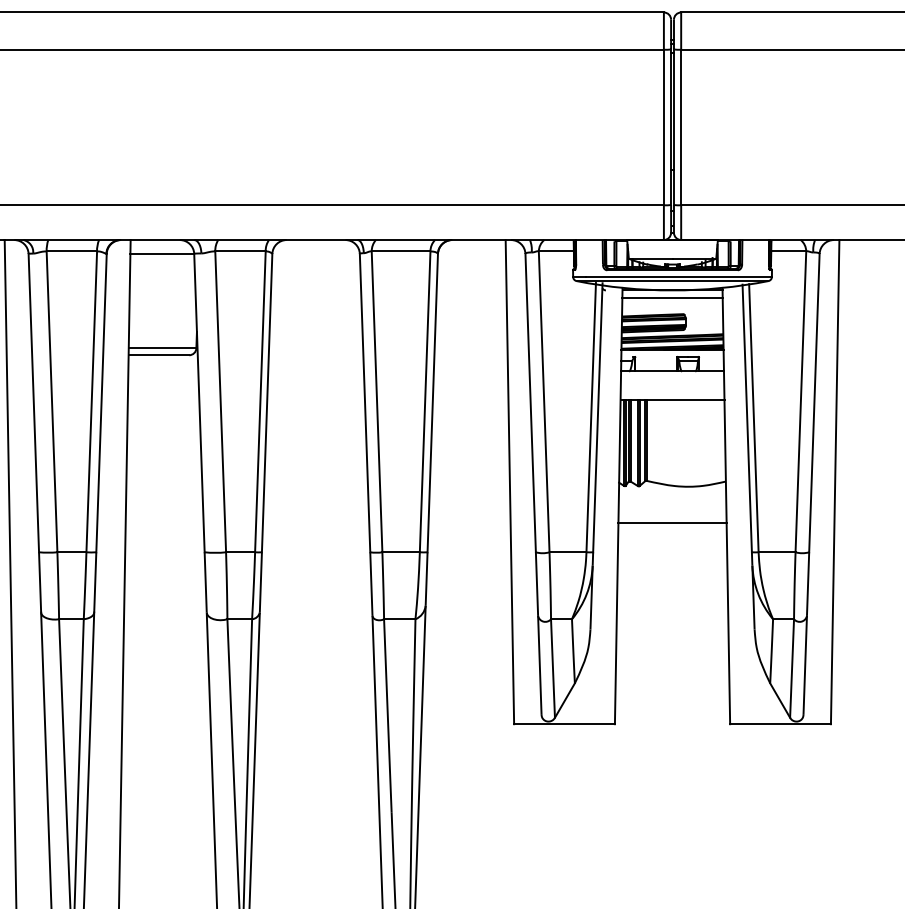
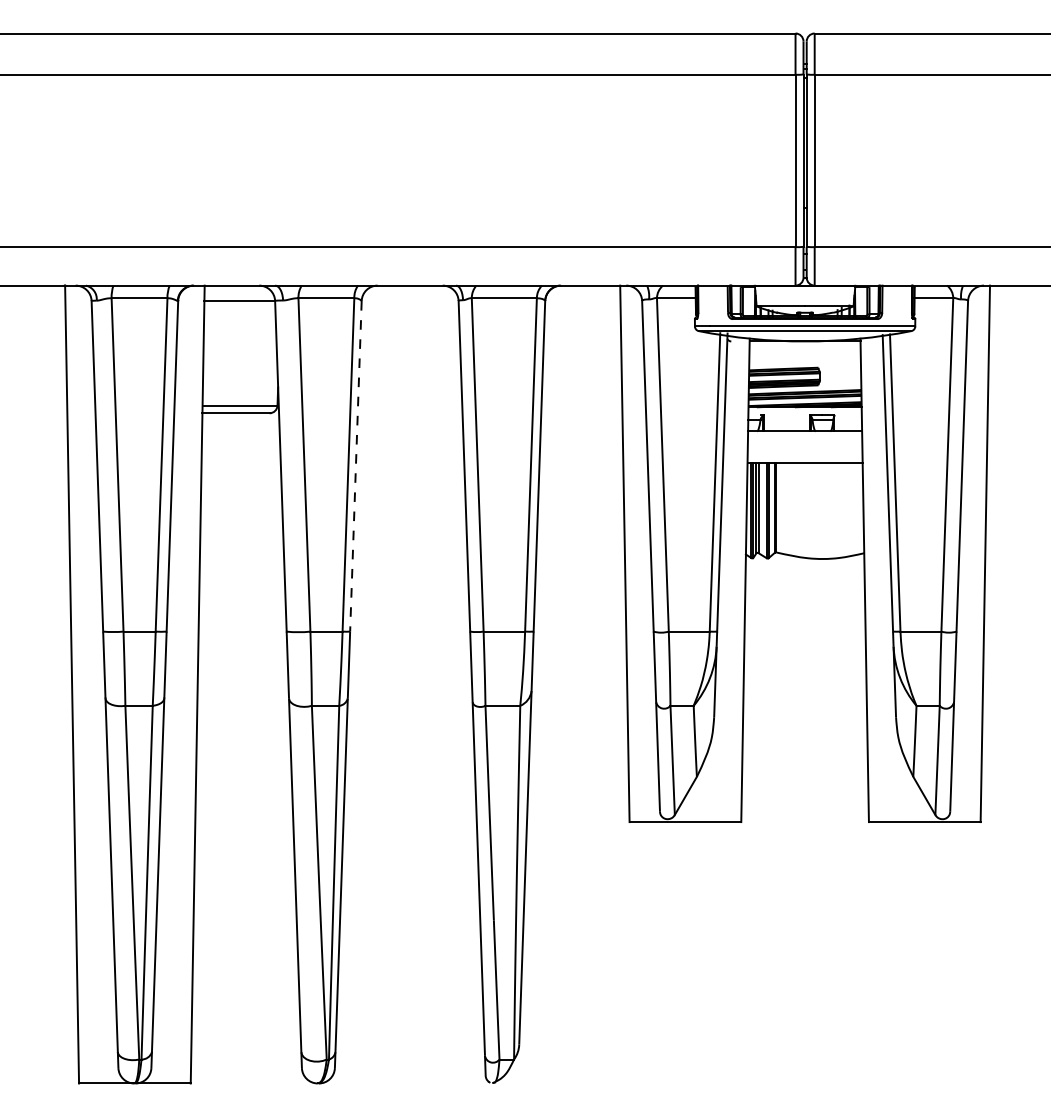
line: (671, 297) -> (804, 349), removed
line: (266, 403) -> (355, 466), solid -> dashed
line: (672, 522) -> (805, 598), removed

